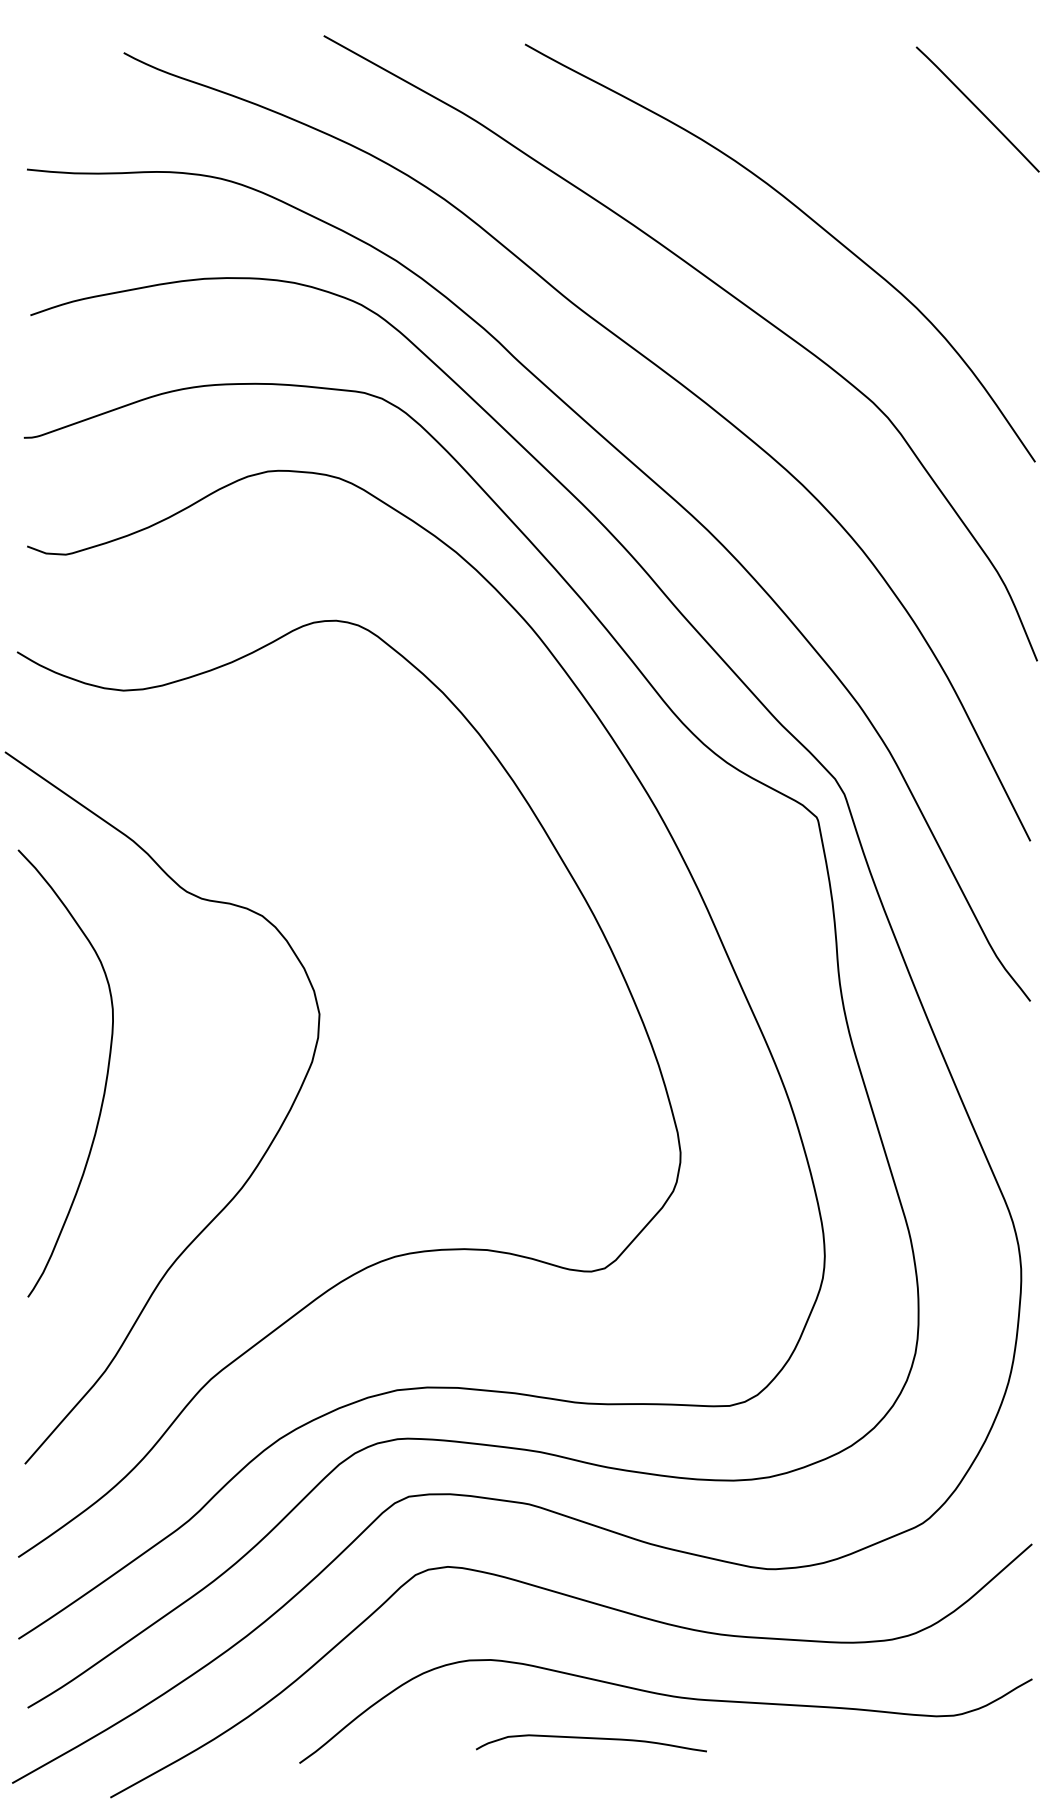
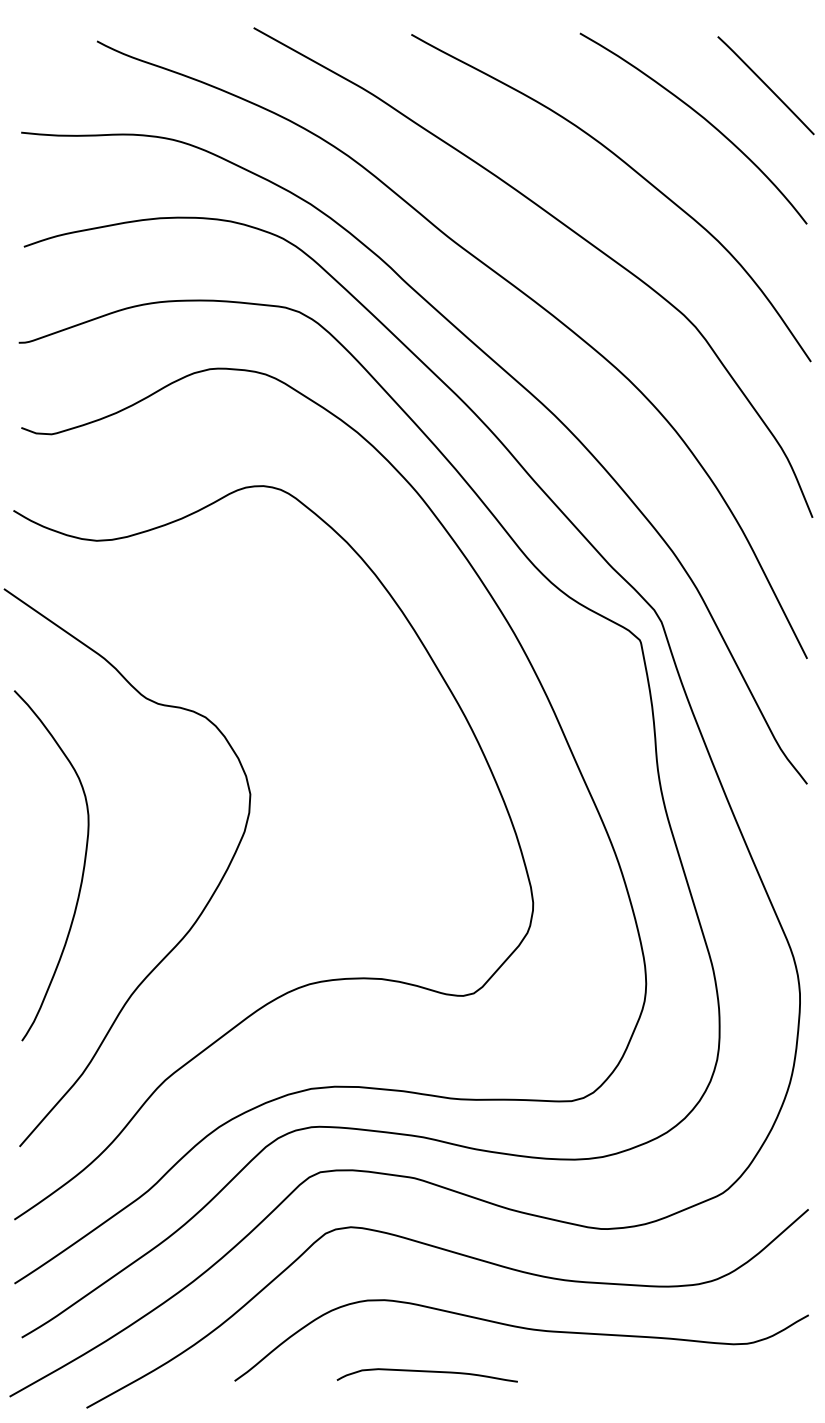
curve: (896, 151) -> (702, 118), added
curve: (105, 1078) -> (82, 869), moved
curve: (590, 1739) -> (426, 1372), moved

